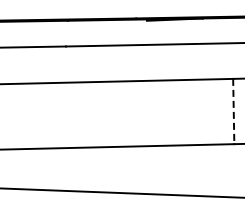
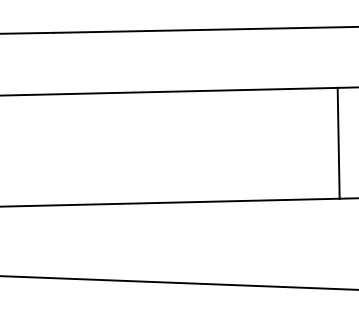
line: (233, 111) -> (338, 143), dashed -> solid

